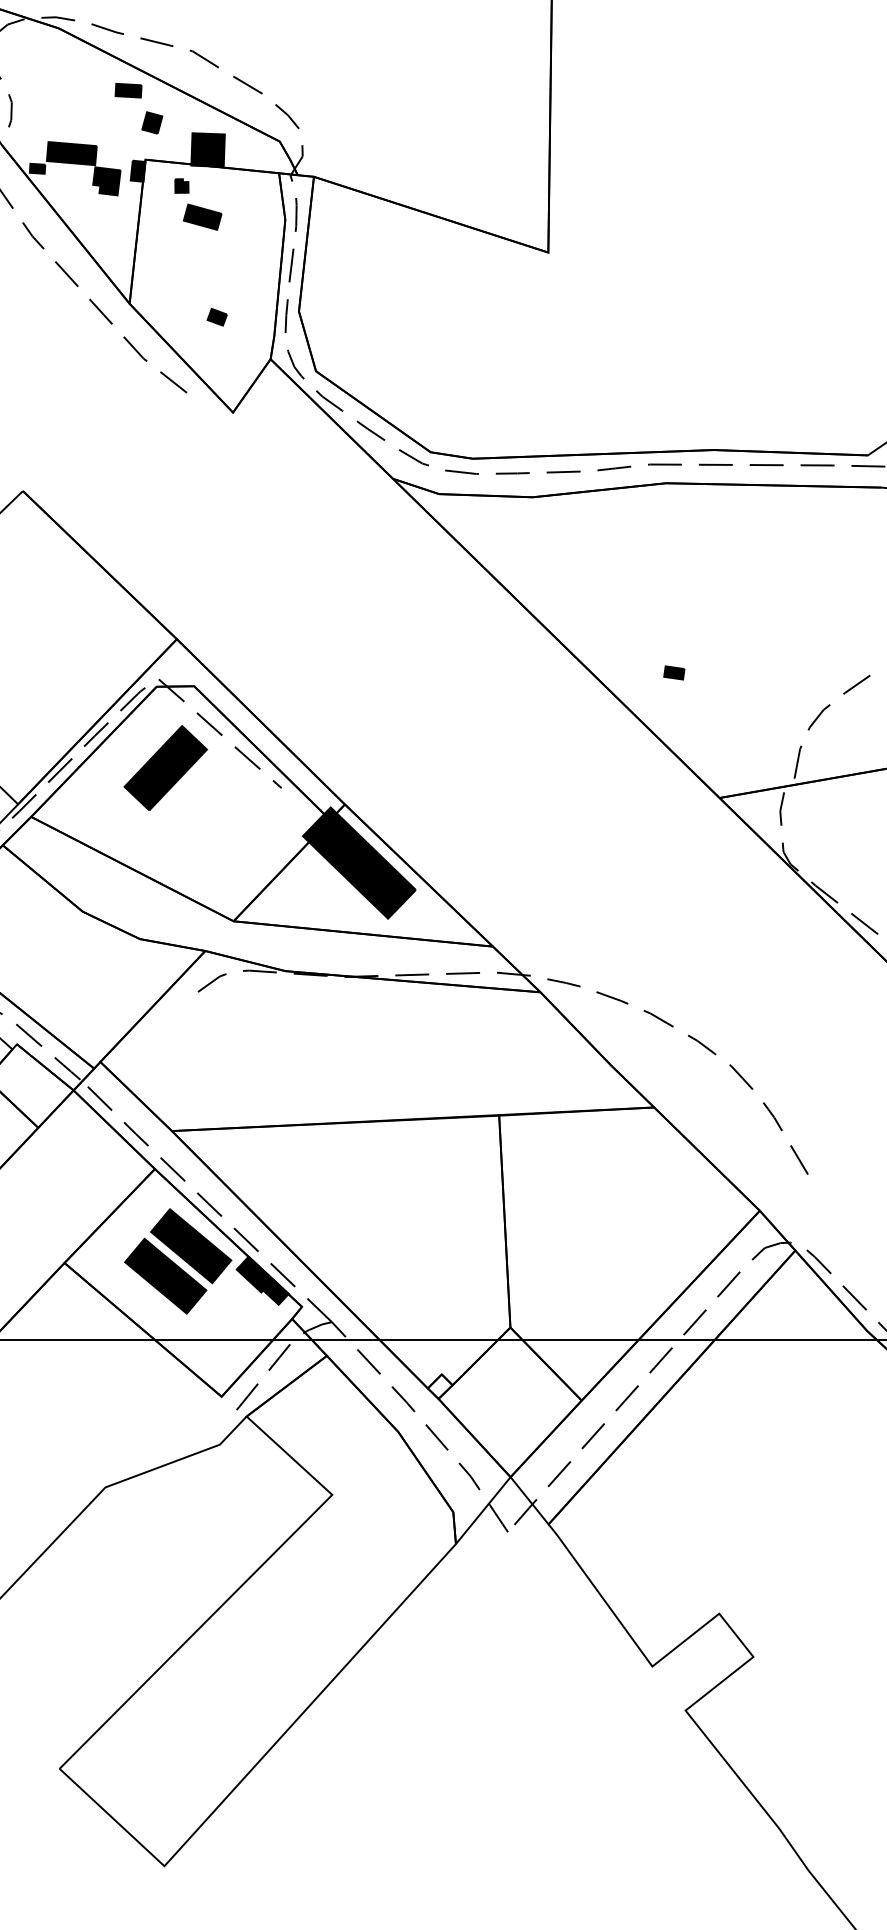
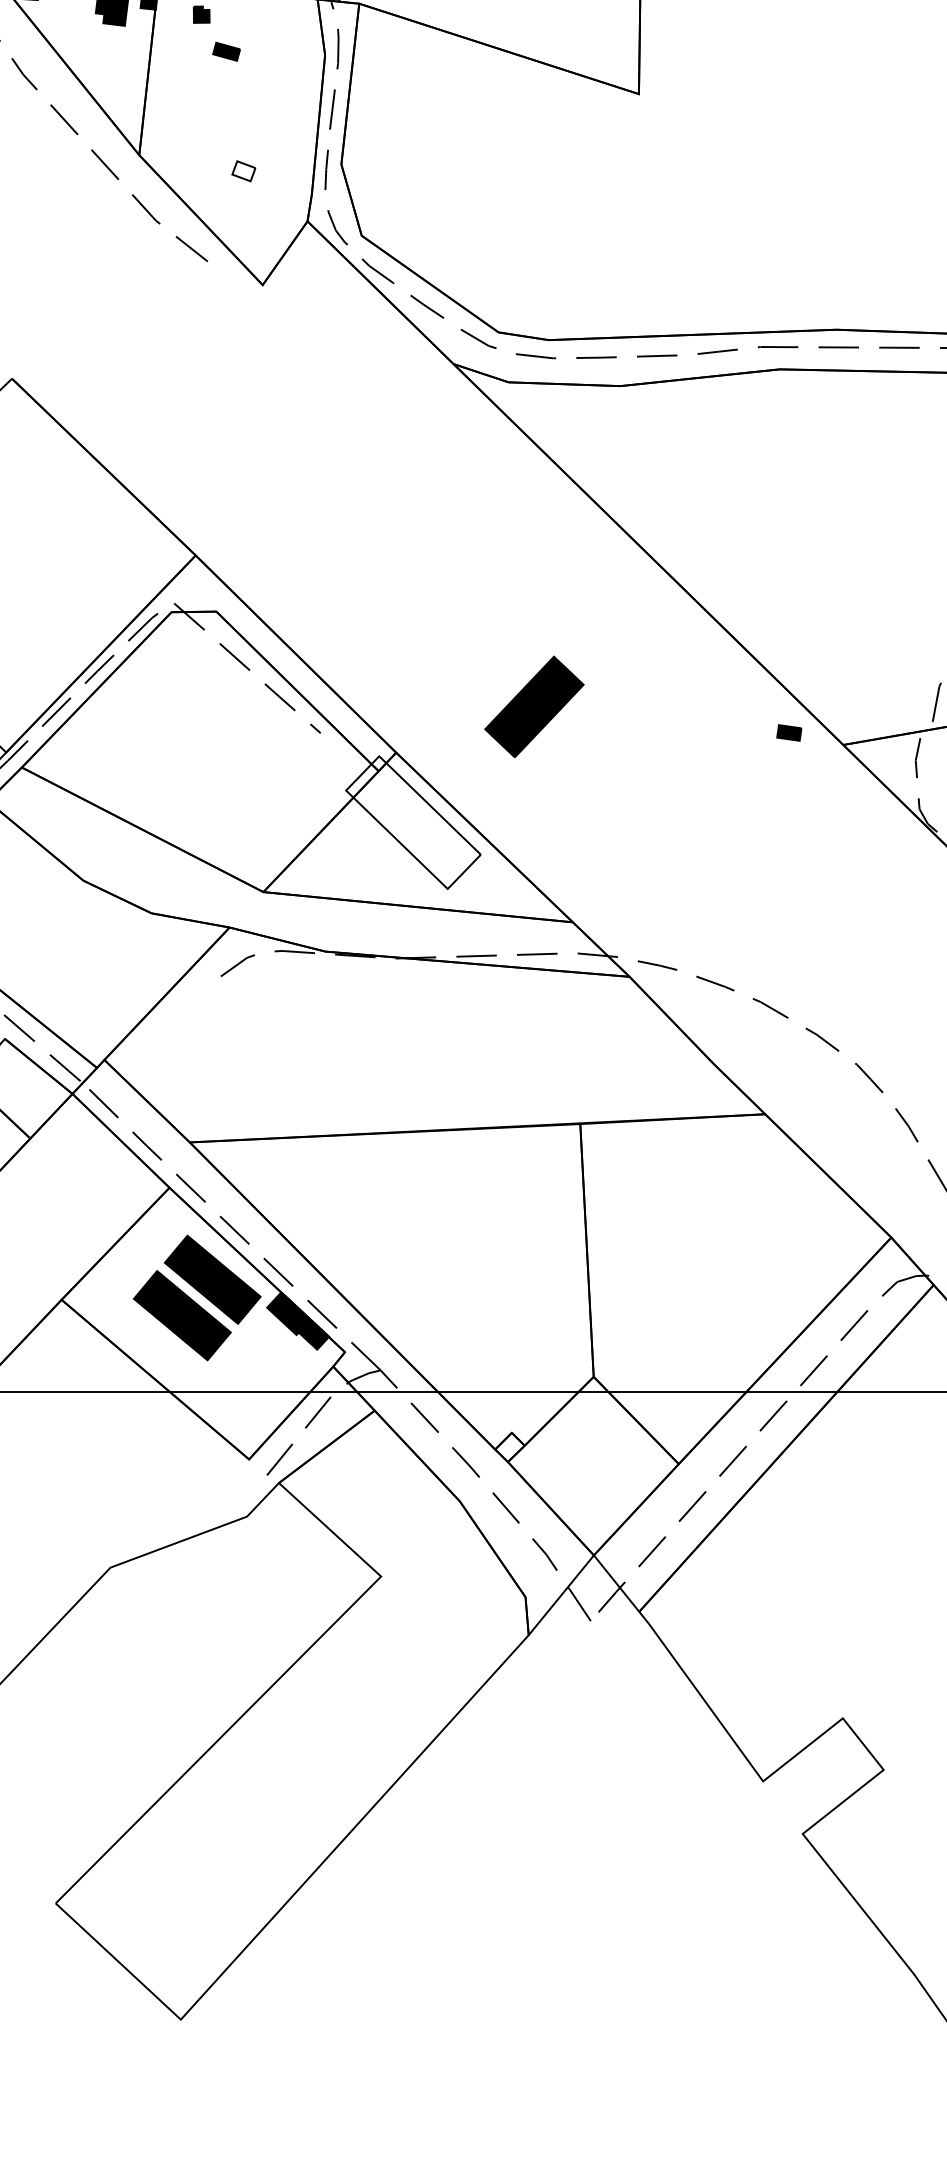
part: (202, 216) -> (226, 51), size x0.6
fill: (217, 316) -> (244, 170), removed
part: (674, 672) -> (789, 732), moved
part: (165, 767) -> (534, 706), moved
fill: (358, 862) -> (412, 821), removed

